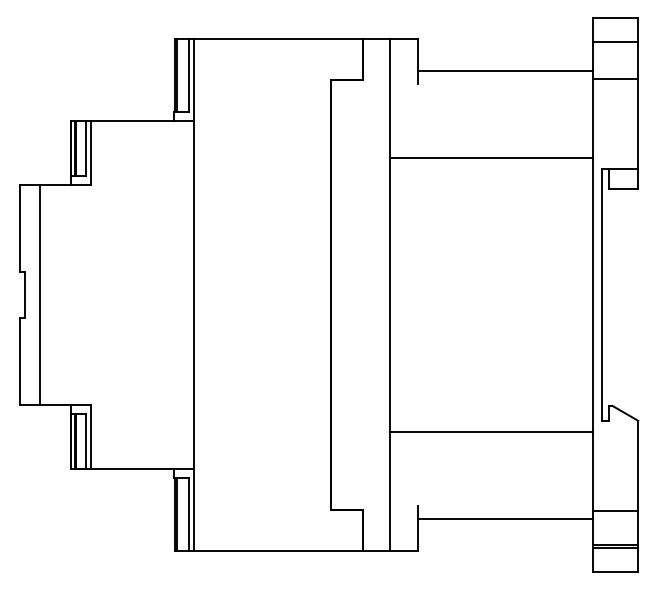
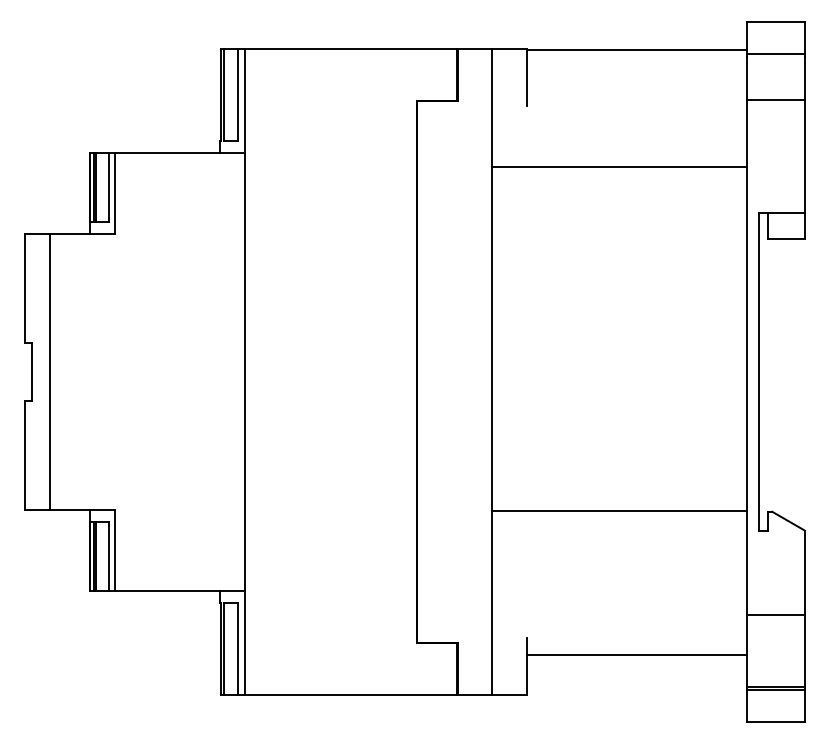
line: (504, 70) -> (636, 49), moved
line: (491, 157) -> (619, 167), moved
line: (491, 432) -> (619, 511), moved
line: (615, 510) -> (776, 614), moved

